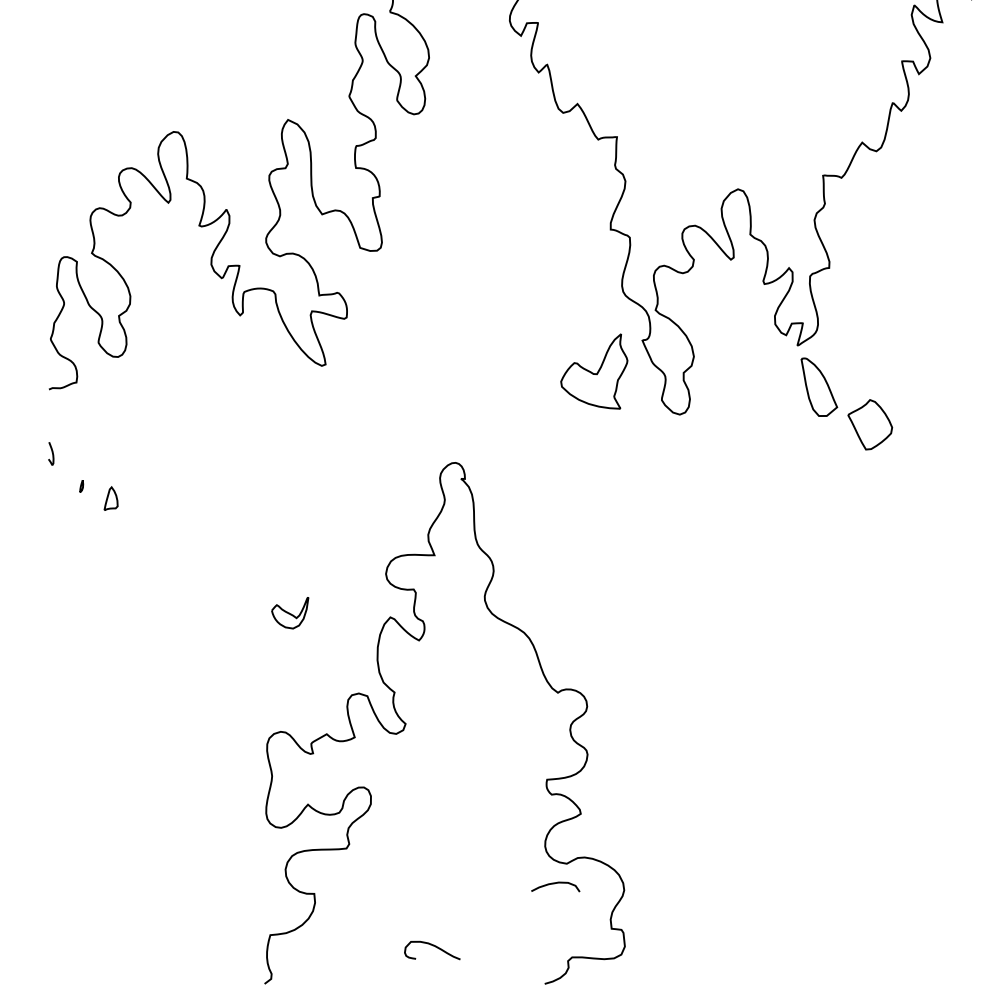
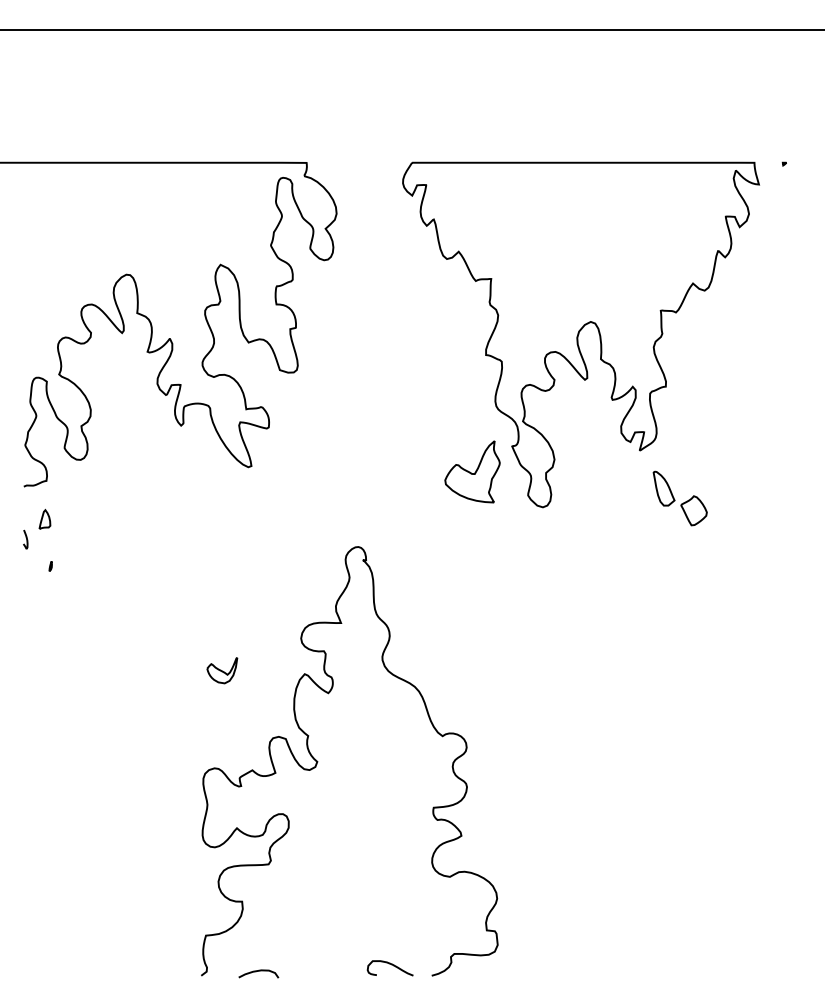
part: (845, 403) -> (679, 498), size x0.71
part: (110, 497) -> (44, 518), moved
curve: (555, 883) -> (258, 971), moved
curve: (433, 947) -> (391, 965), moved

